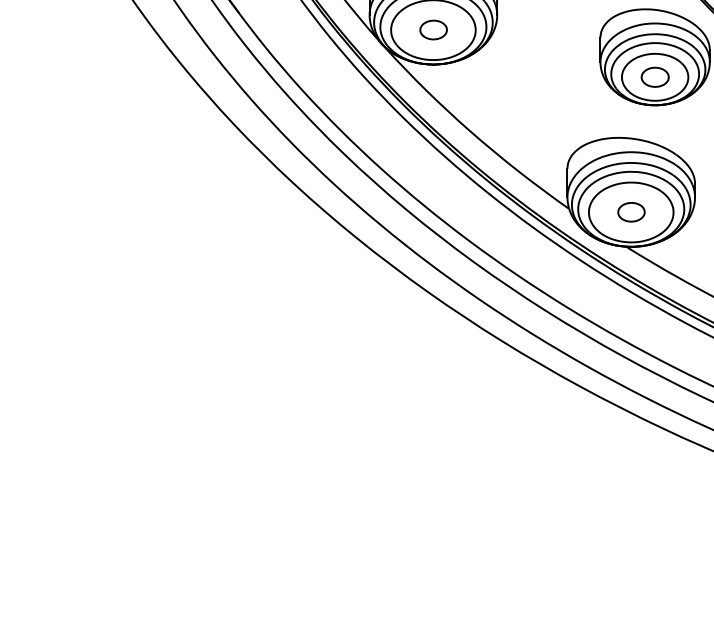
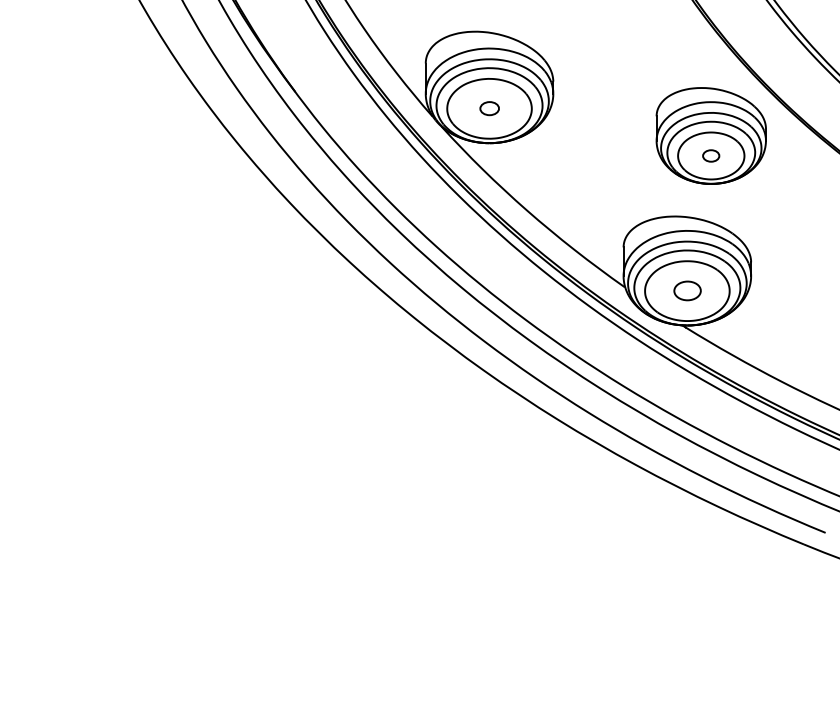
part: (433, 29) -> (489, 108), size x0.7
part: (654, 76) -> (710, 155), size x0.6

